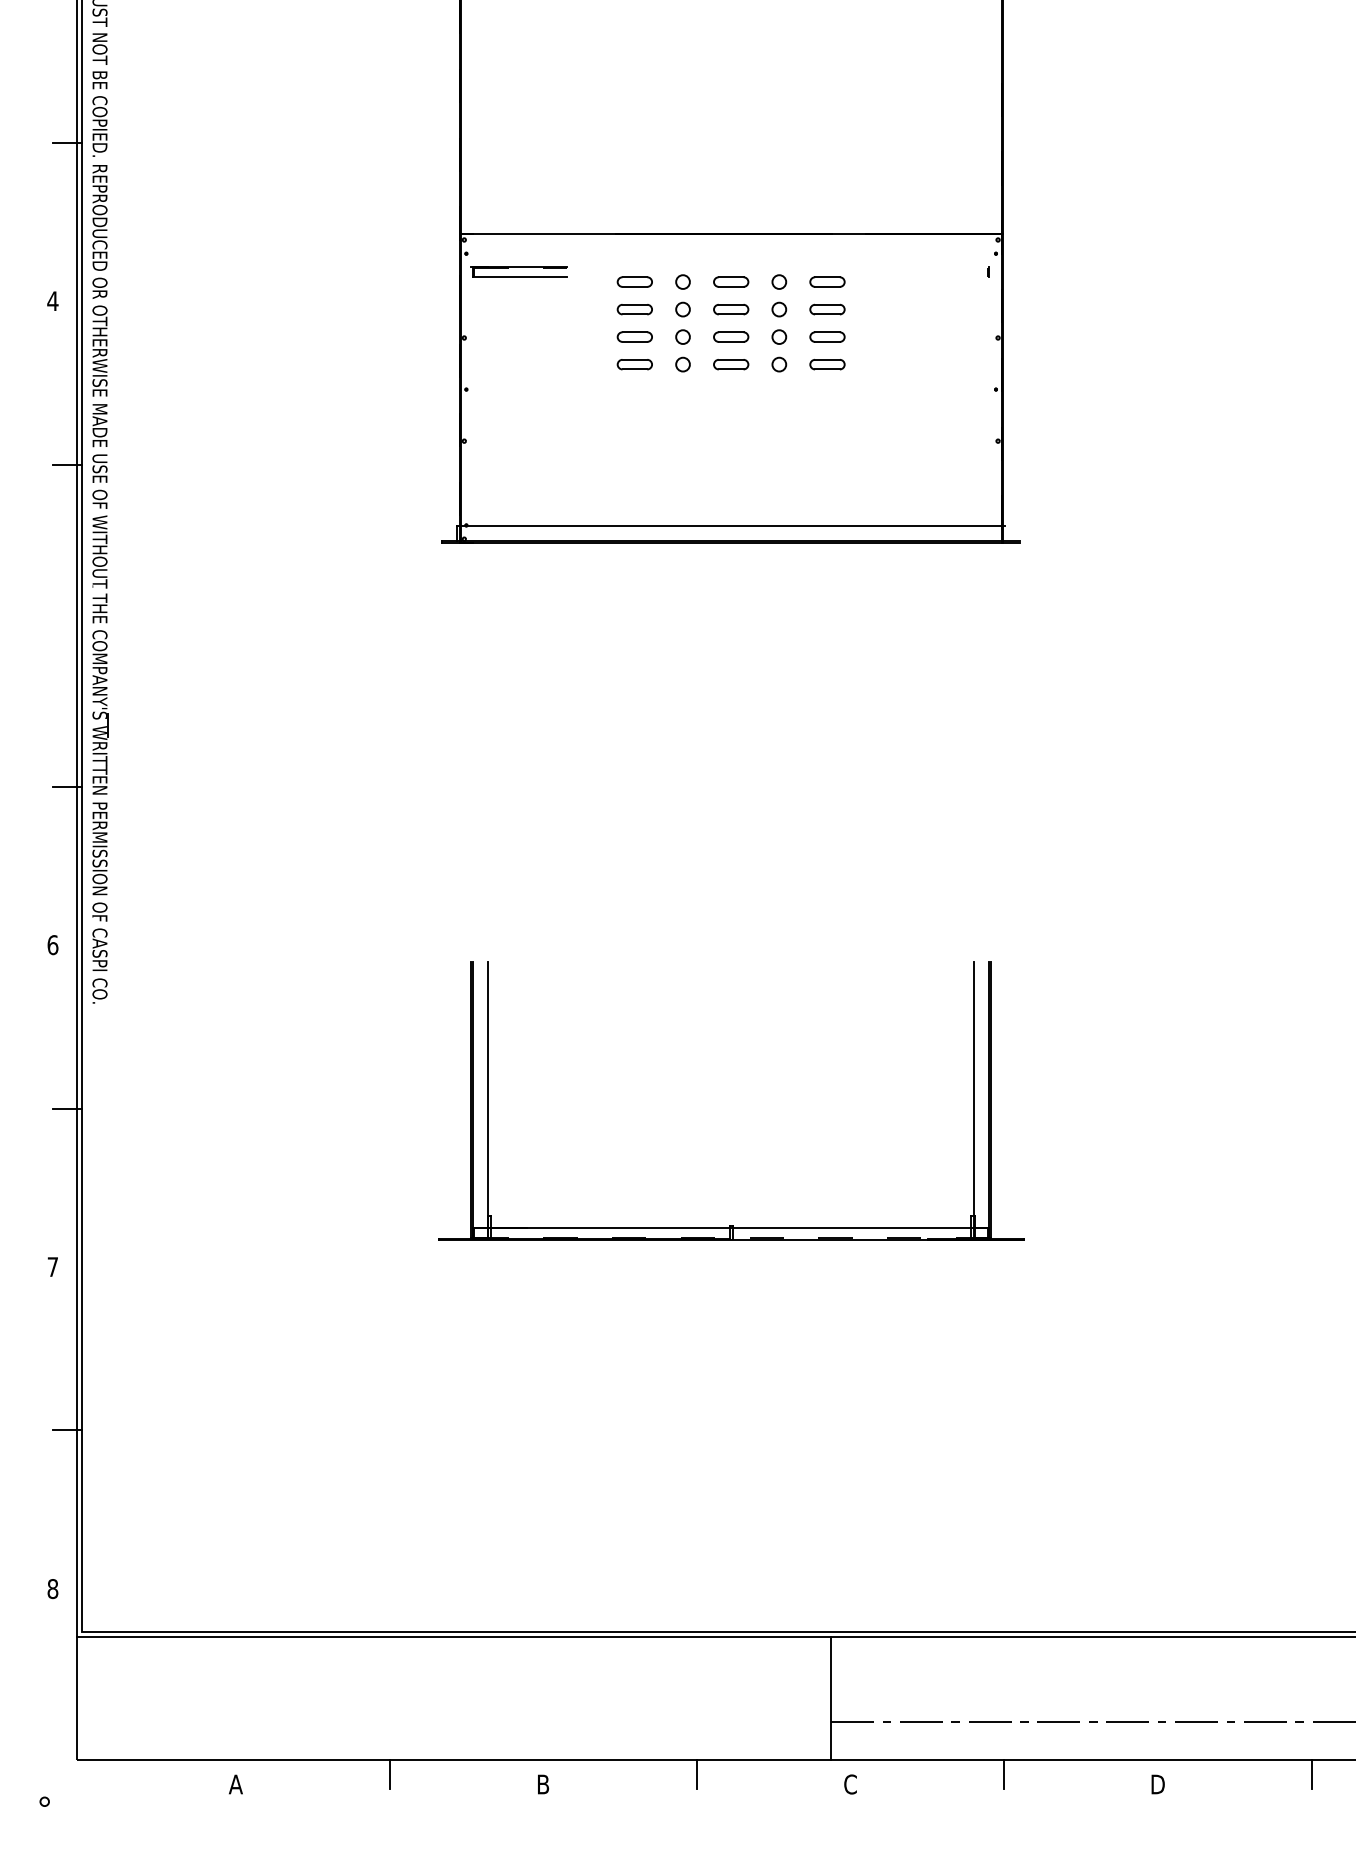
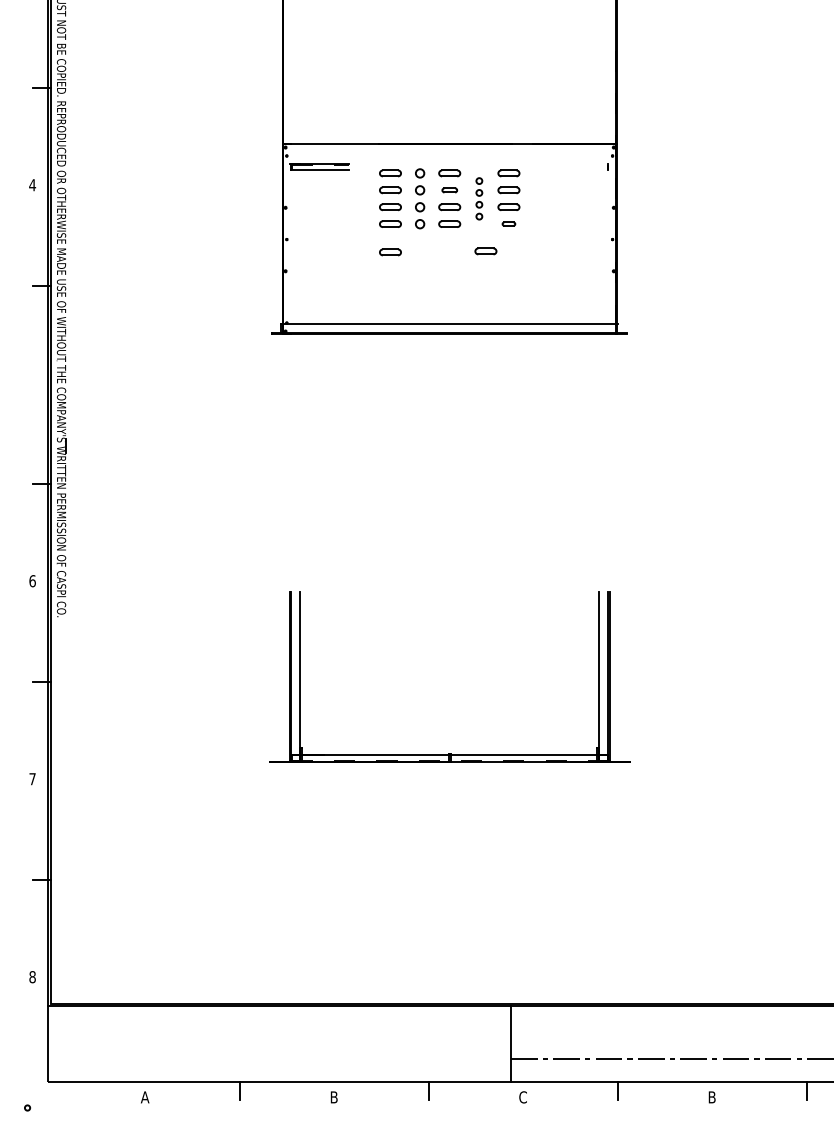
part: (730, 309) -> (449, 190), size x0.7
part: (779, 322) -> (479, 198), size x0.7
part: (826, 363) -> (508, 223), size x0.6
part: (789, 409) -> (485, 251), added
part: (634, 410) -> (390, 252), added
text: (1158, 1784) -> (712, 1097), D -> B

